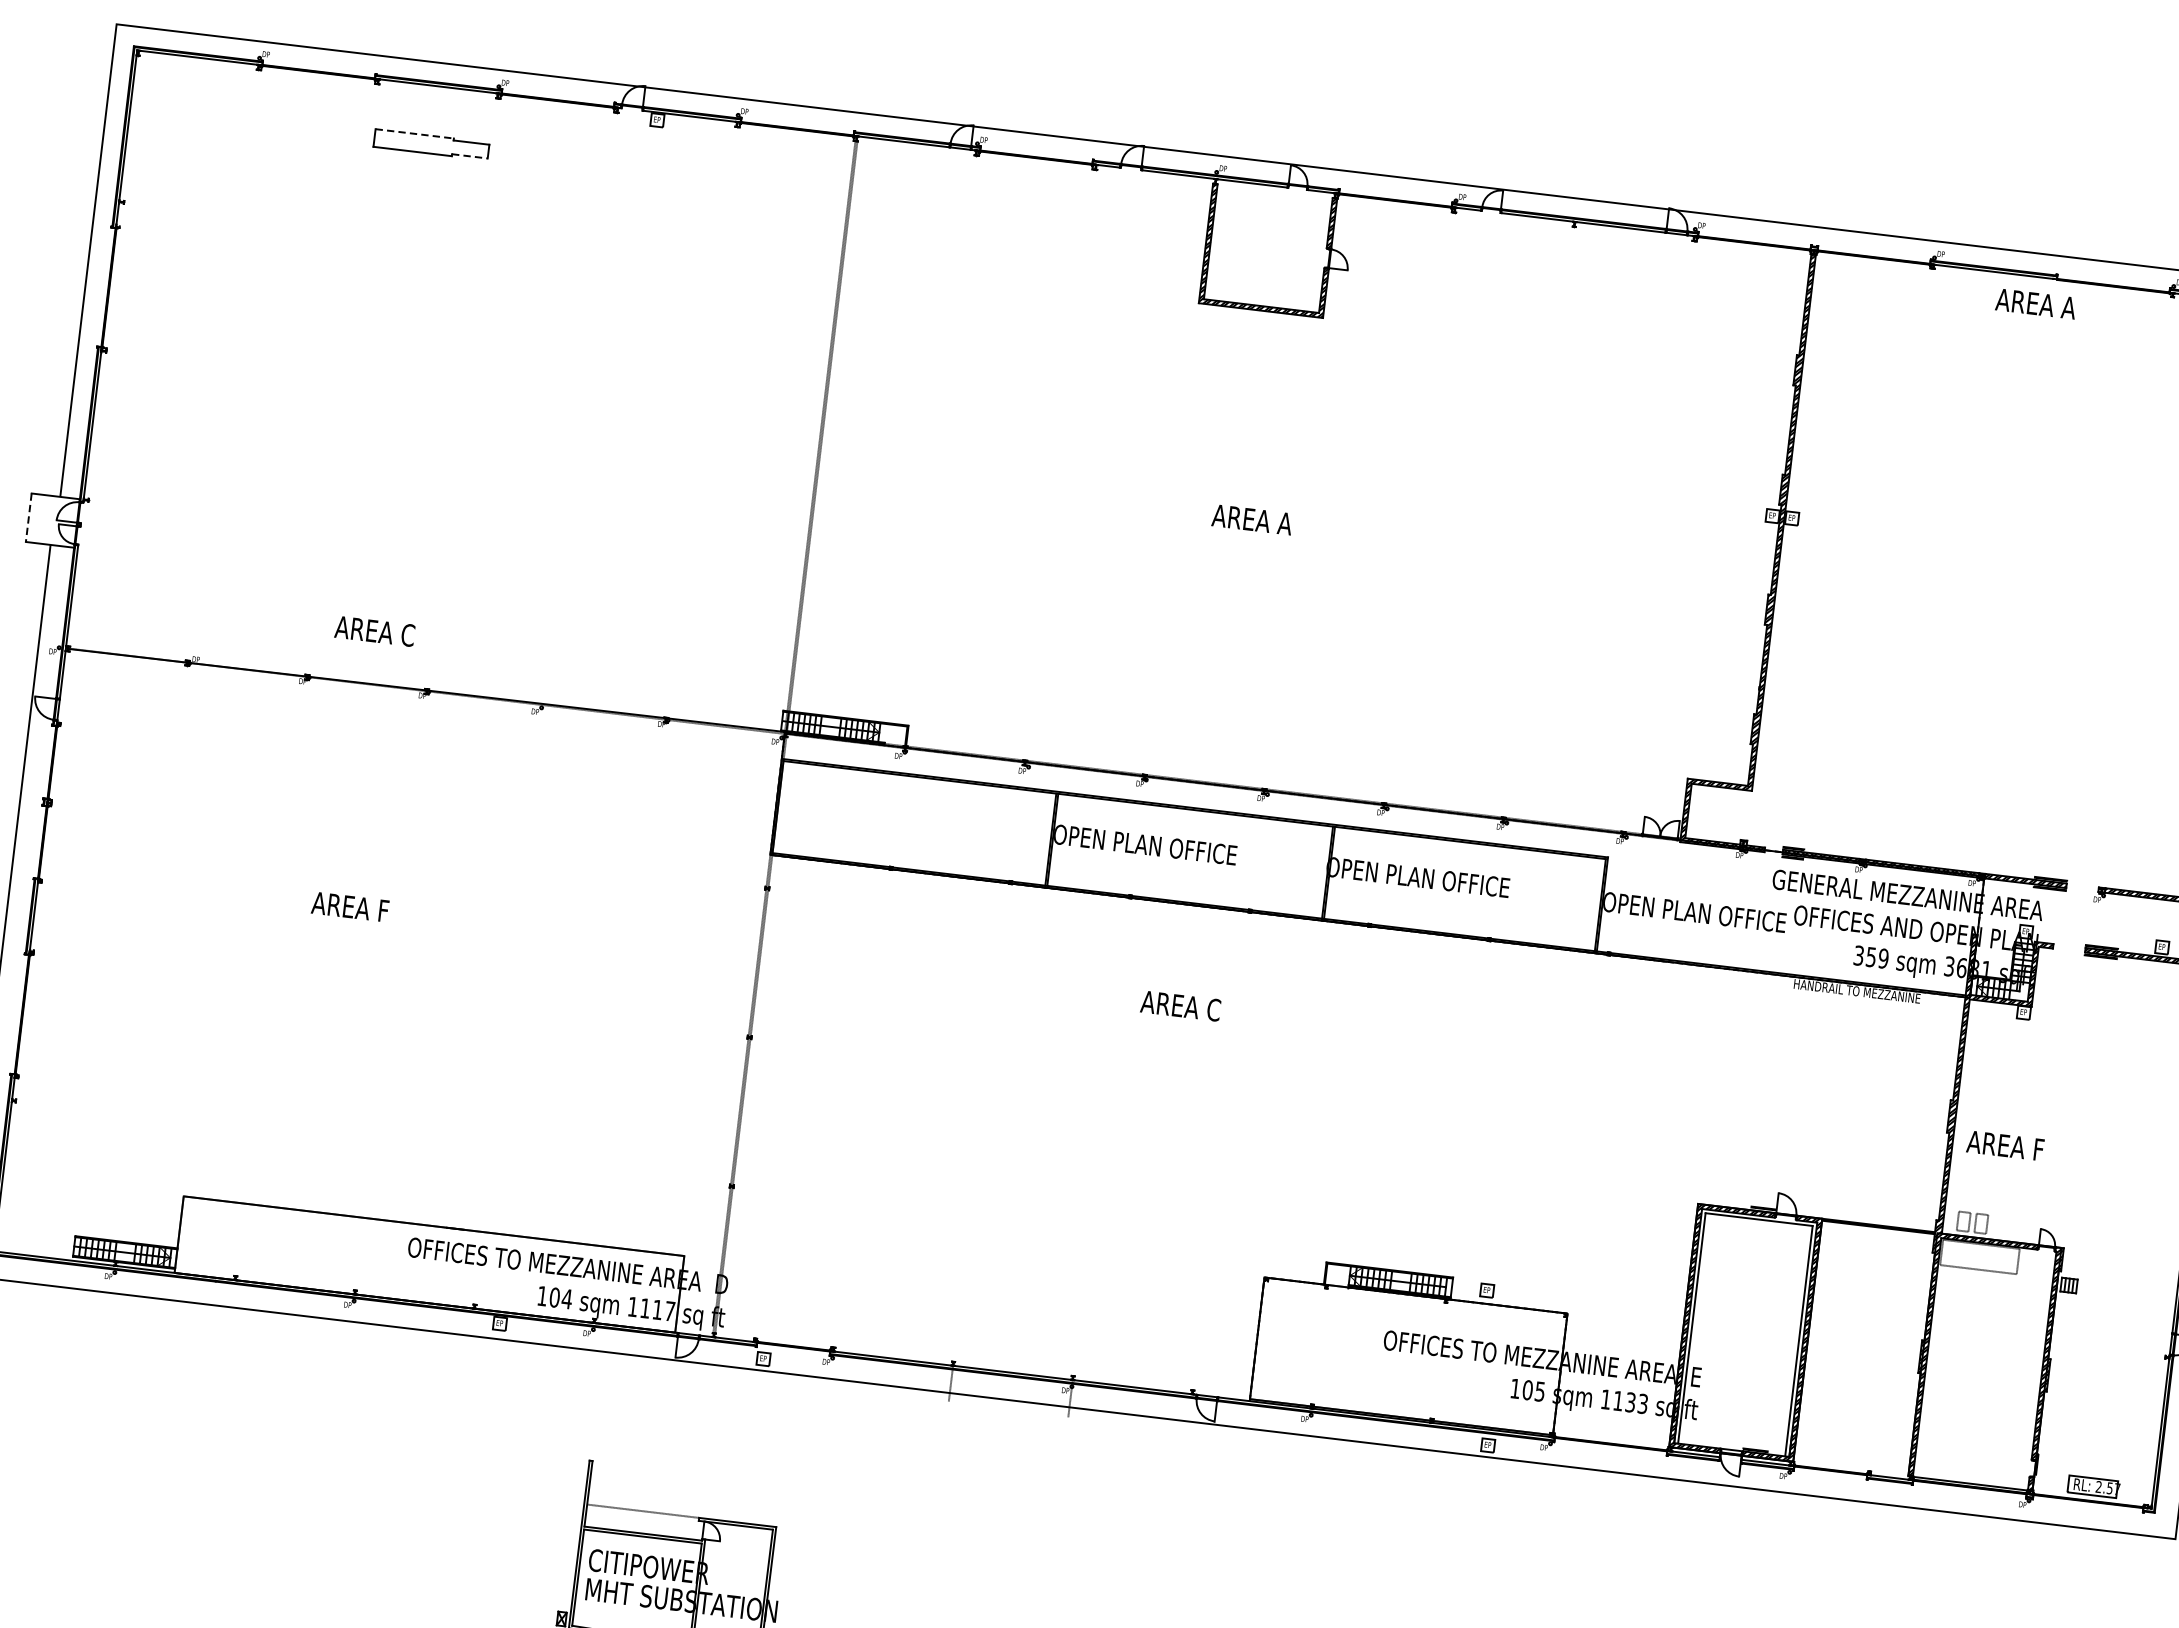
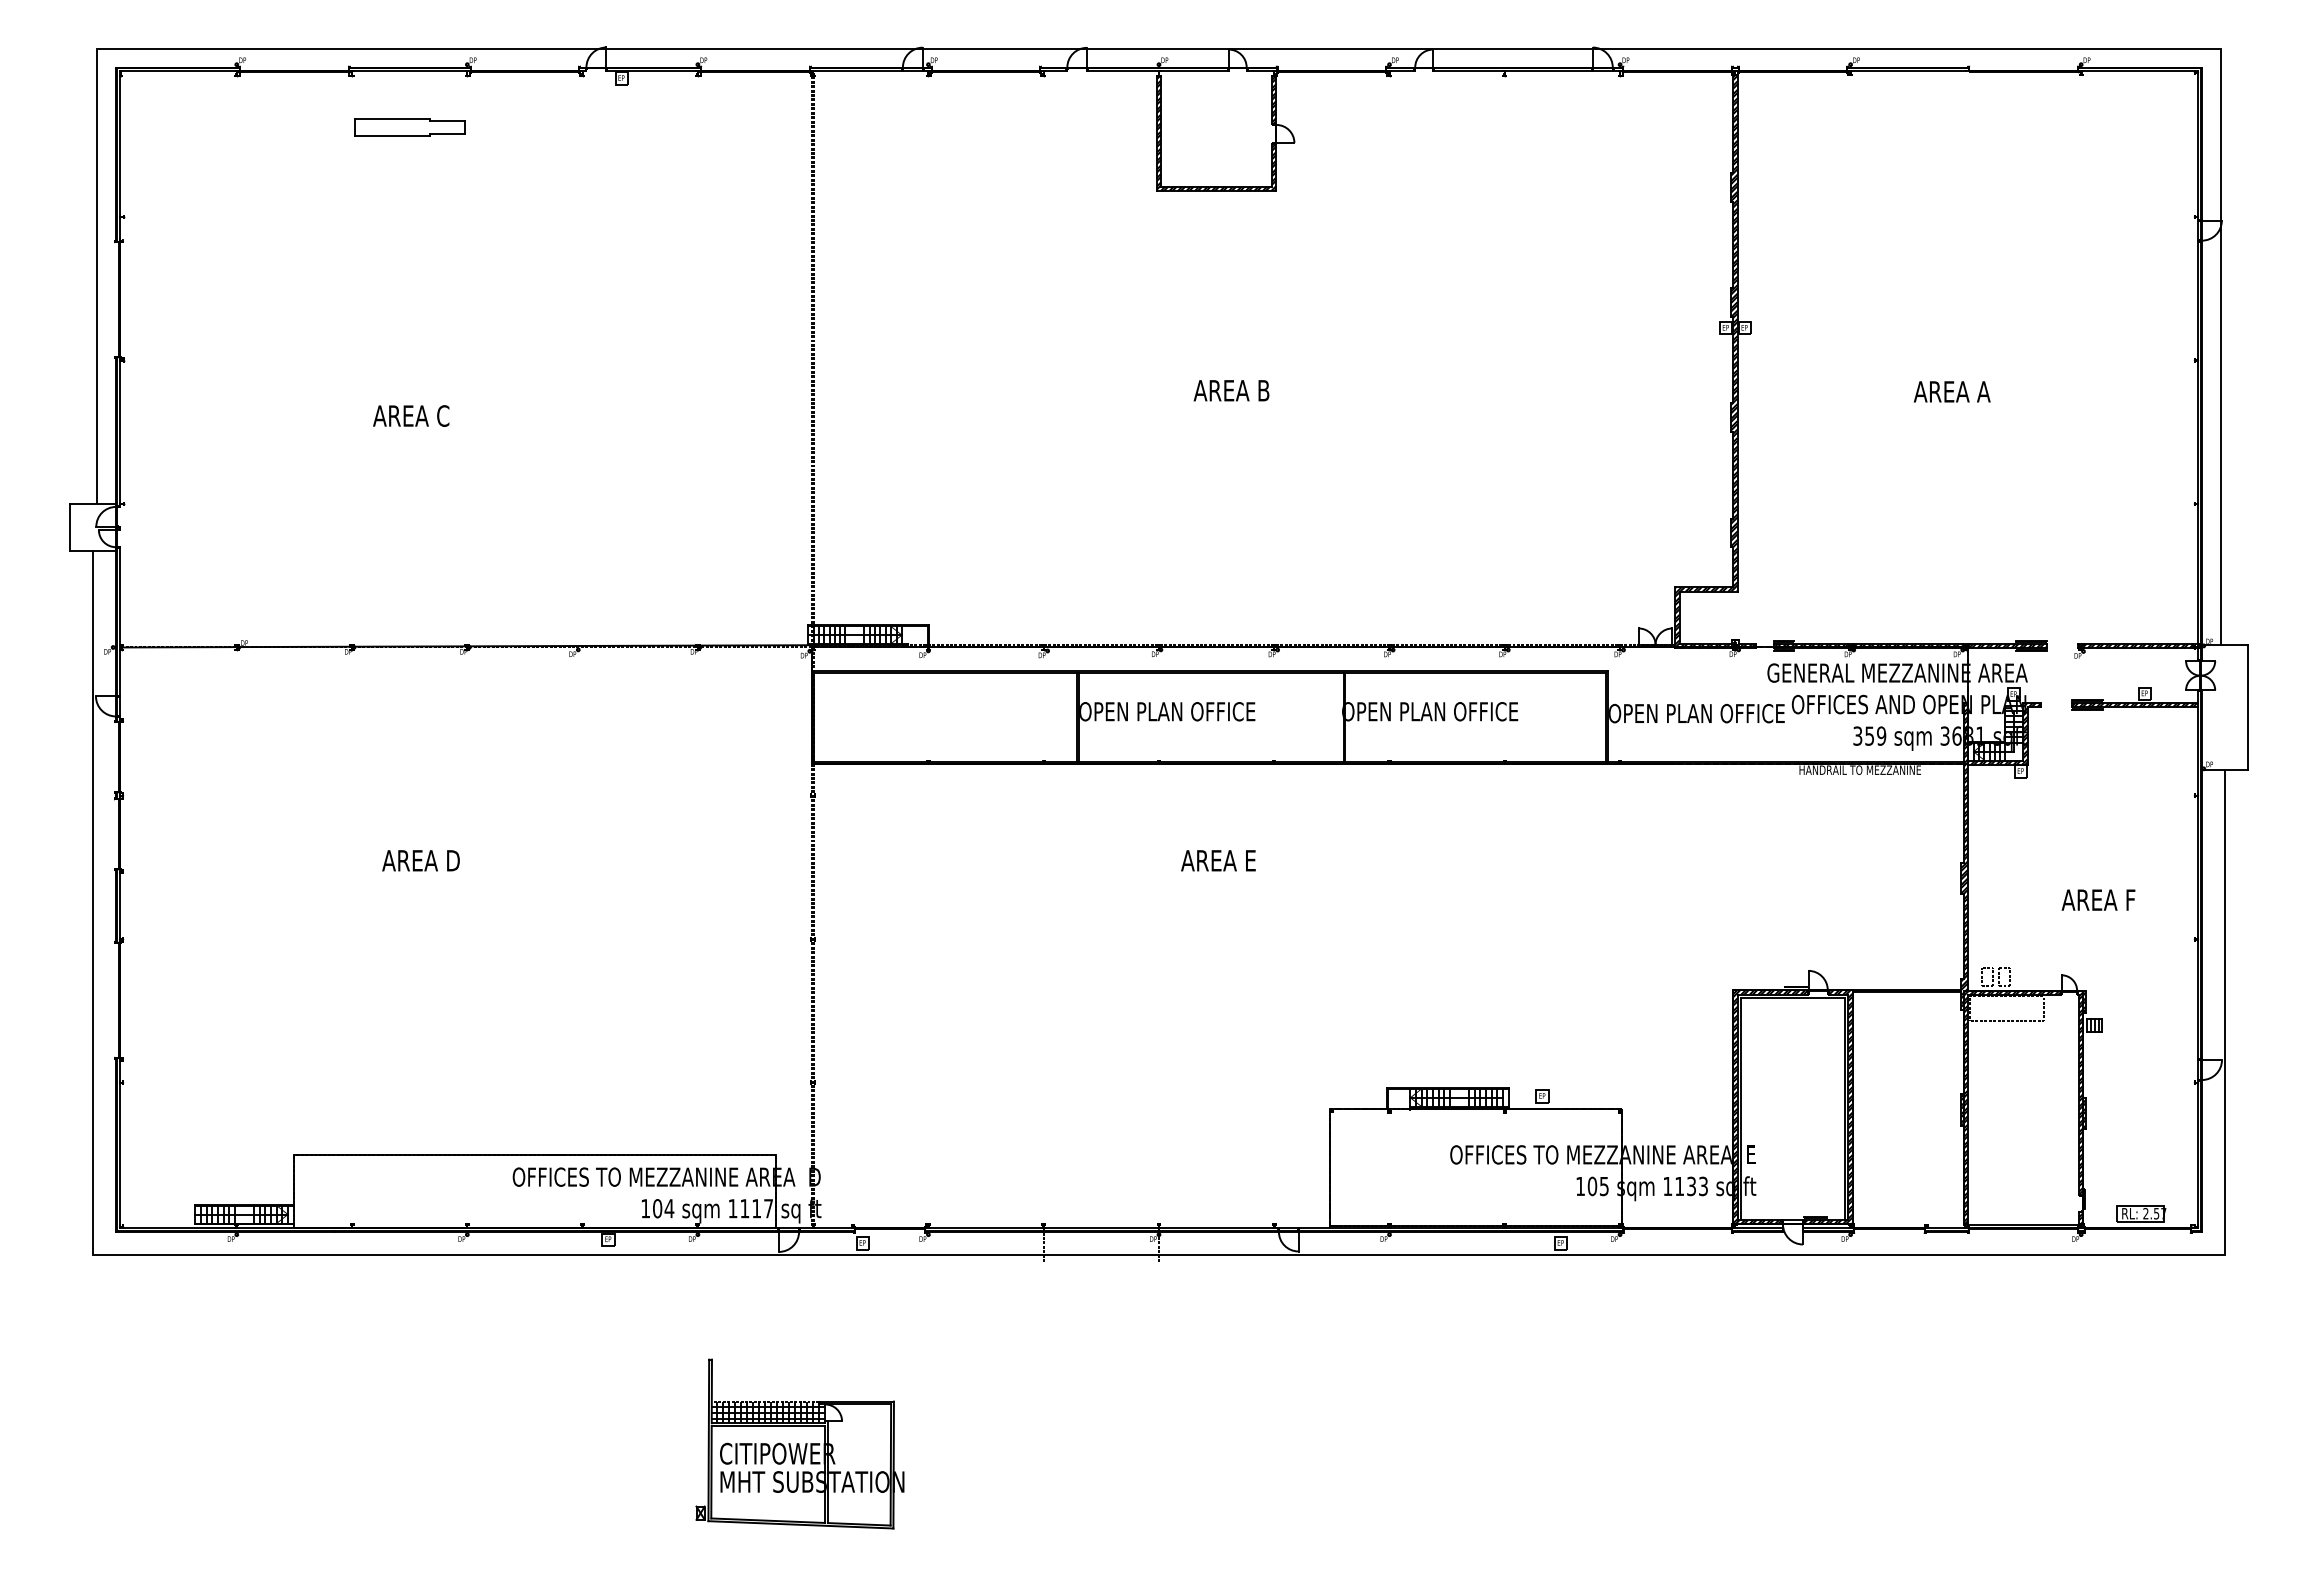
line: (414, 133) -> (392, 118), dashed -> solid
line: (470, 156) -> (448, 134), dashed -> solid
text: (2035, 303) -> (1951, 391), moved
line: (28, 517) -> (69, 527), dashed -> solid
text: (1284, 523) -> (1263, 390), AREA A -> AREA B
text: (375, 630) -> (411, 415), moved
text: (387, 911) -> (454, 860), AREA F -> AREA D
text: (1214, 1009) -> (1251, 860), AREA C -> AREA E
text: (2005, 1145) -> (2098, 899), moved
hatch: (644, 1521) -> (768, 1411), added

